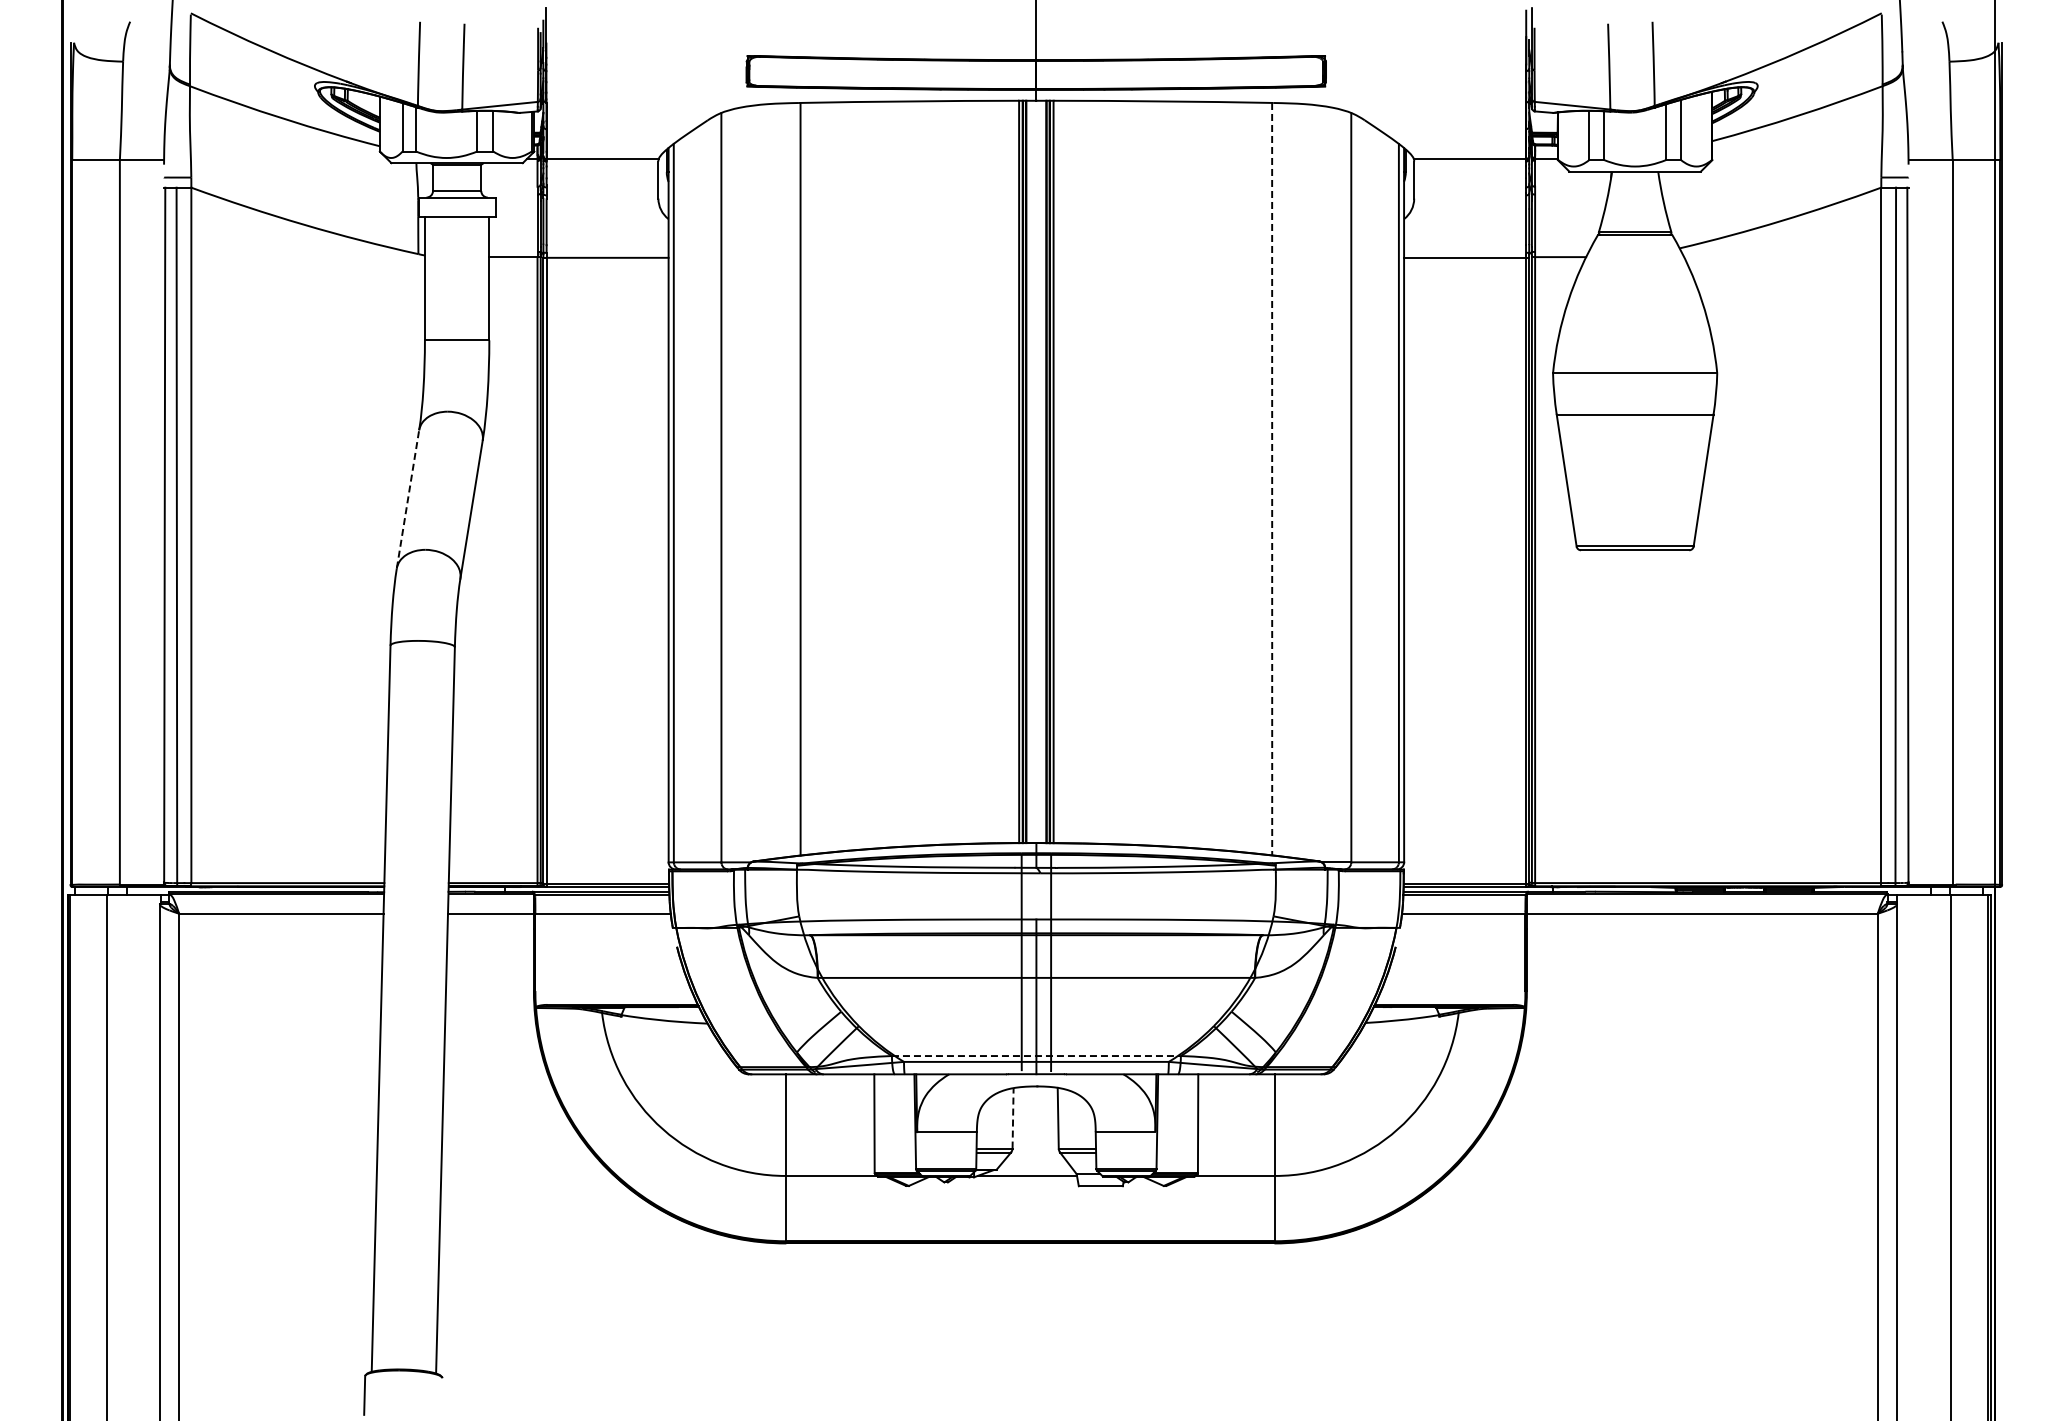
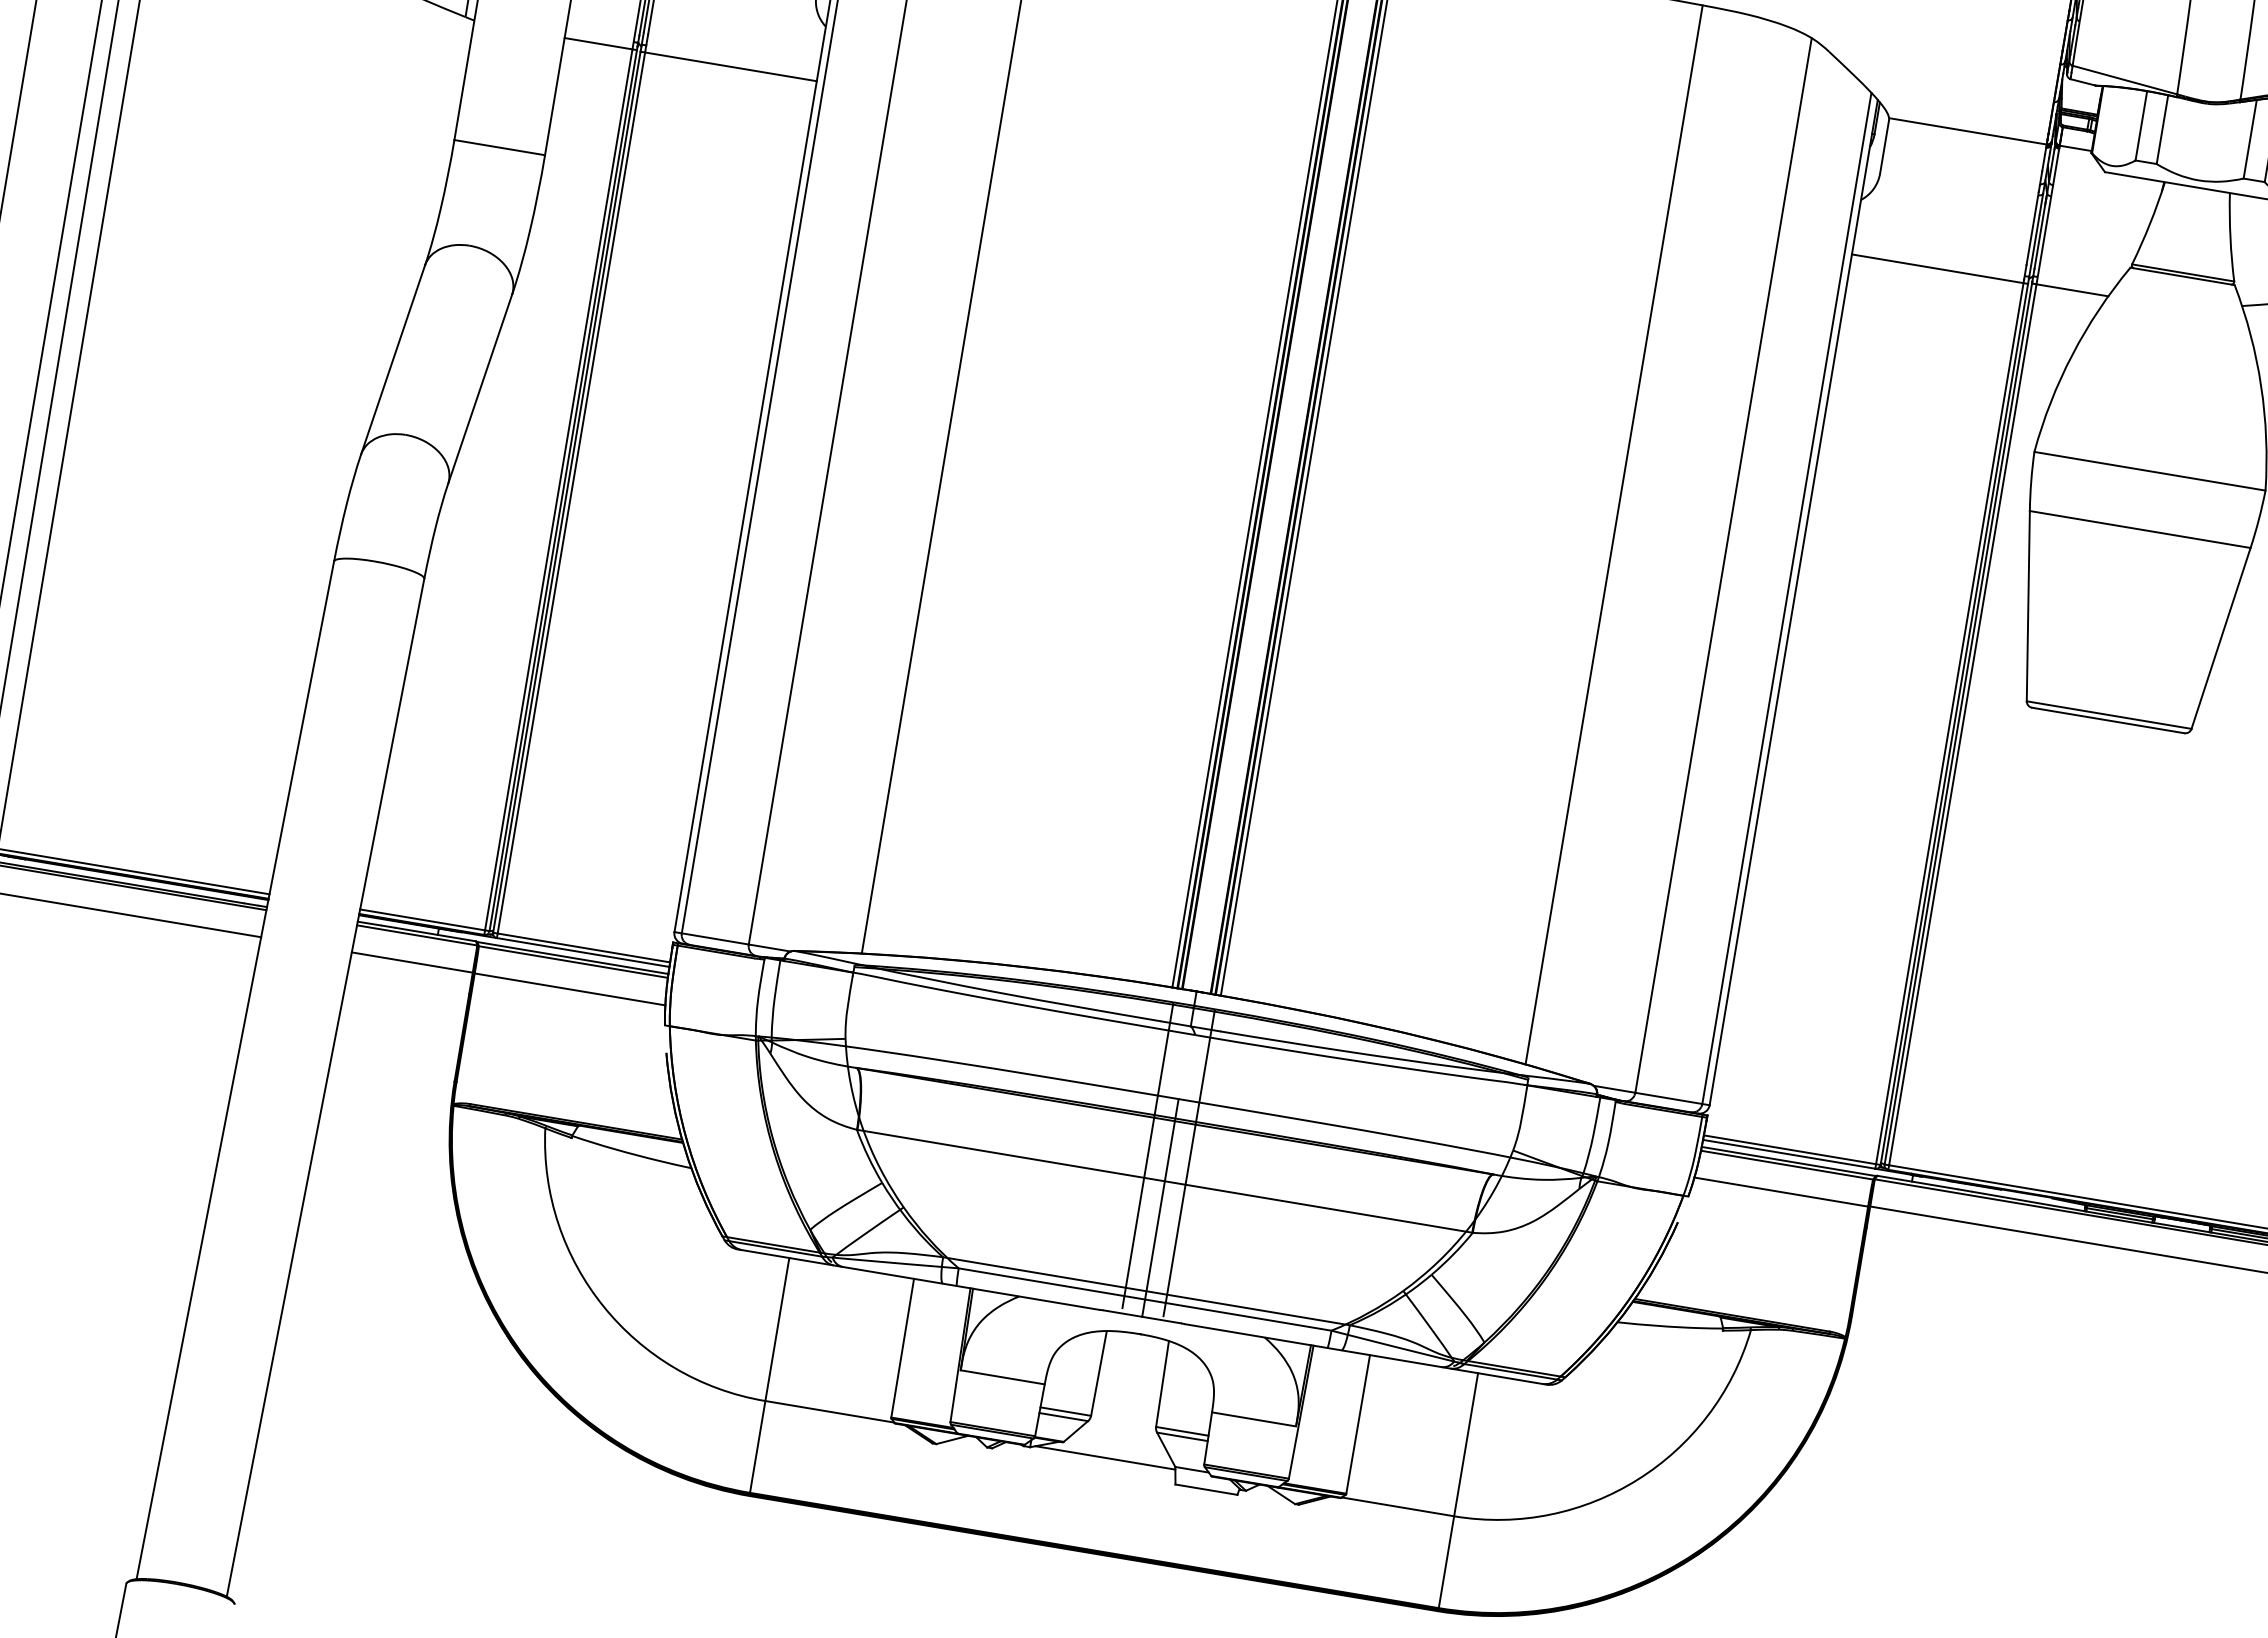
line: (1272, 479) -> (1614, 535), dashed -> solid
line: (408, 499) -> (393, 360), dashed -> solid
line: (1036, 1056) -> (1146, 1291), dashed -> solid
line: (1013, 1117) -> (1099, 1372), dashed -> solid

